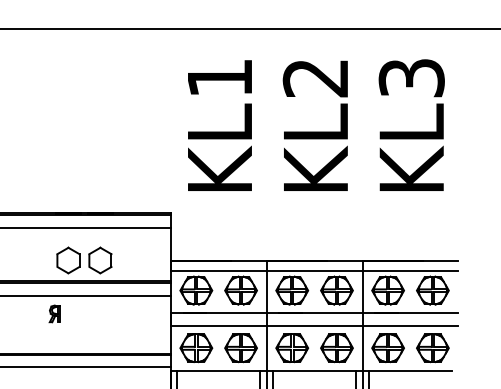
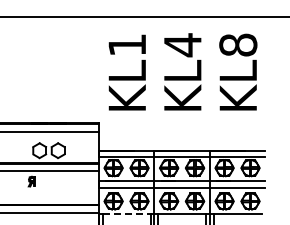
text: (412, 76) -> (238, 44), KL3 -> KL8
text: (315, 78) -> (182, 45), KL2 -> KL4
line: (220, 370) -> (127, 214), solid -> dashed

